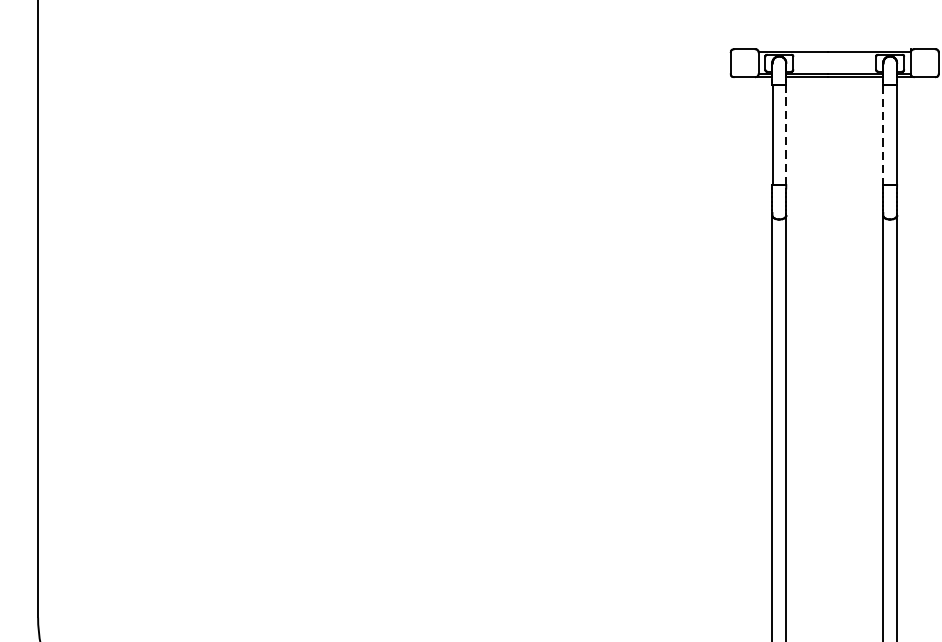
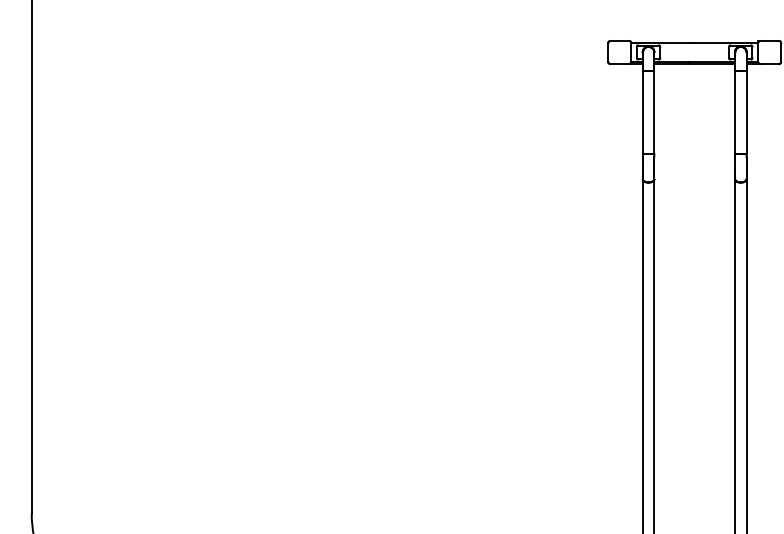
line: (786, 134) -> (654, 111), dashed -> solid
line: (883, 135) -> (735, 112), dashed -> solid

